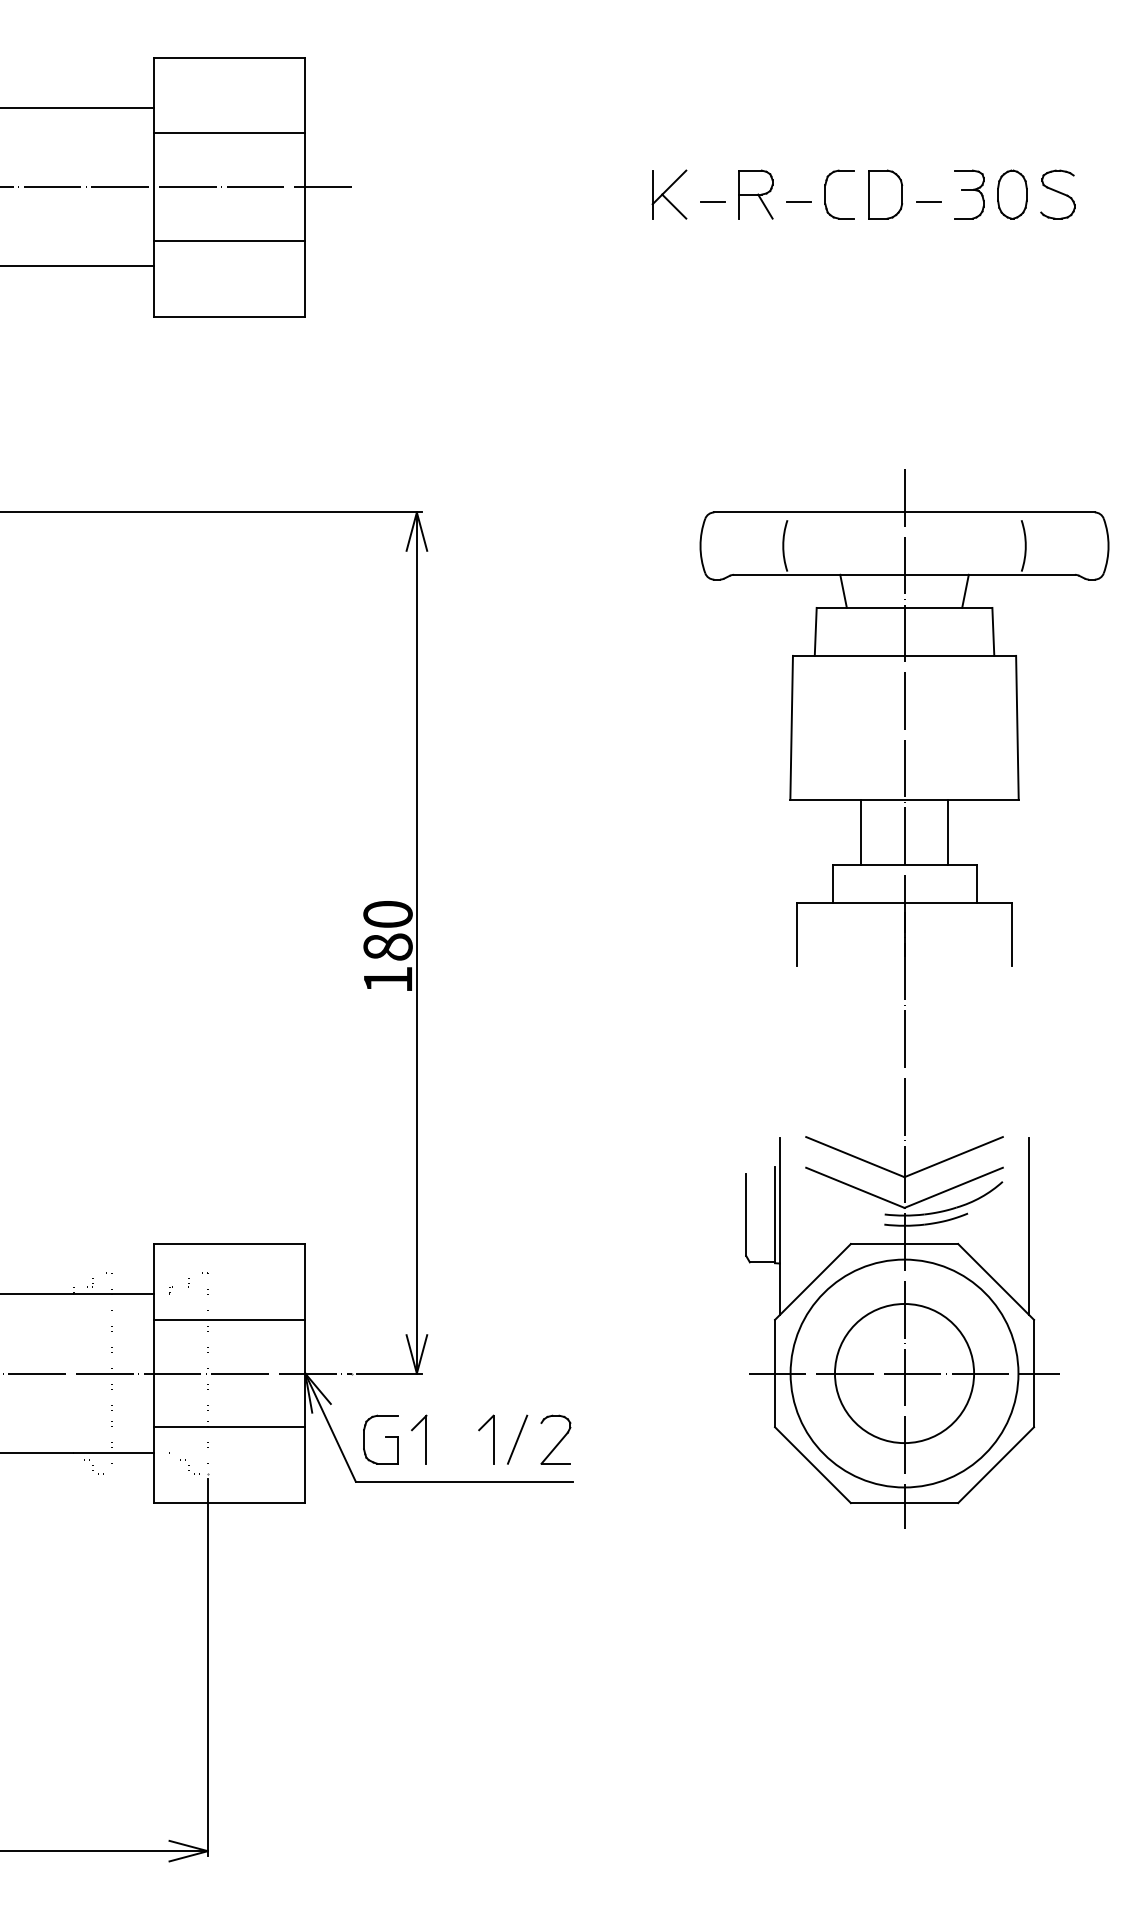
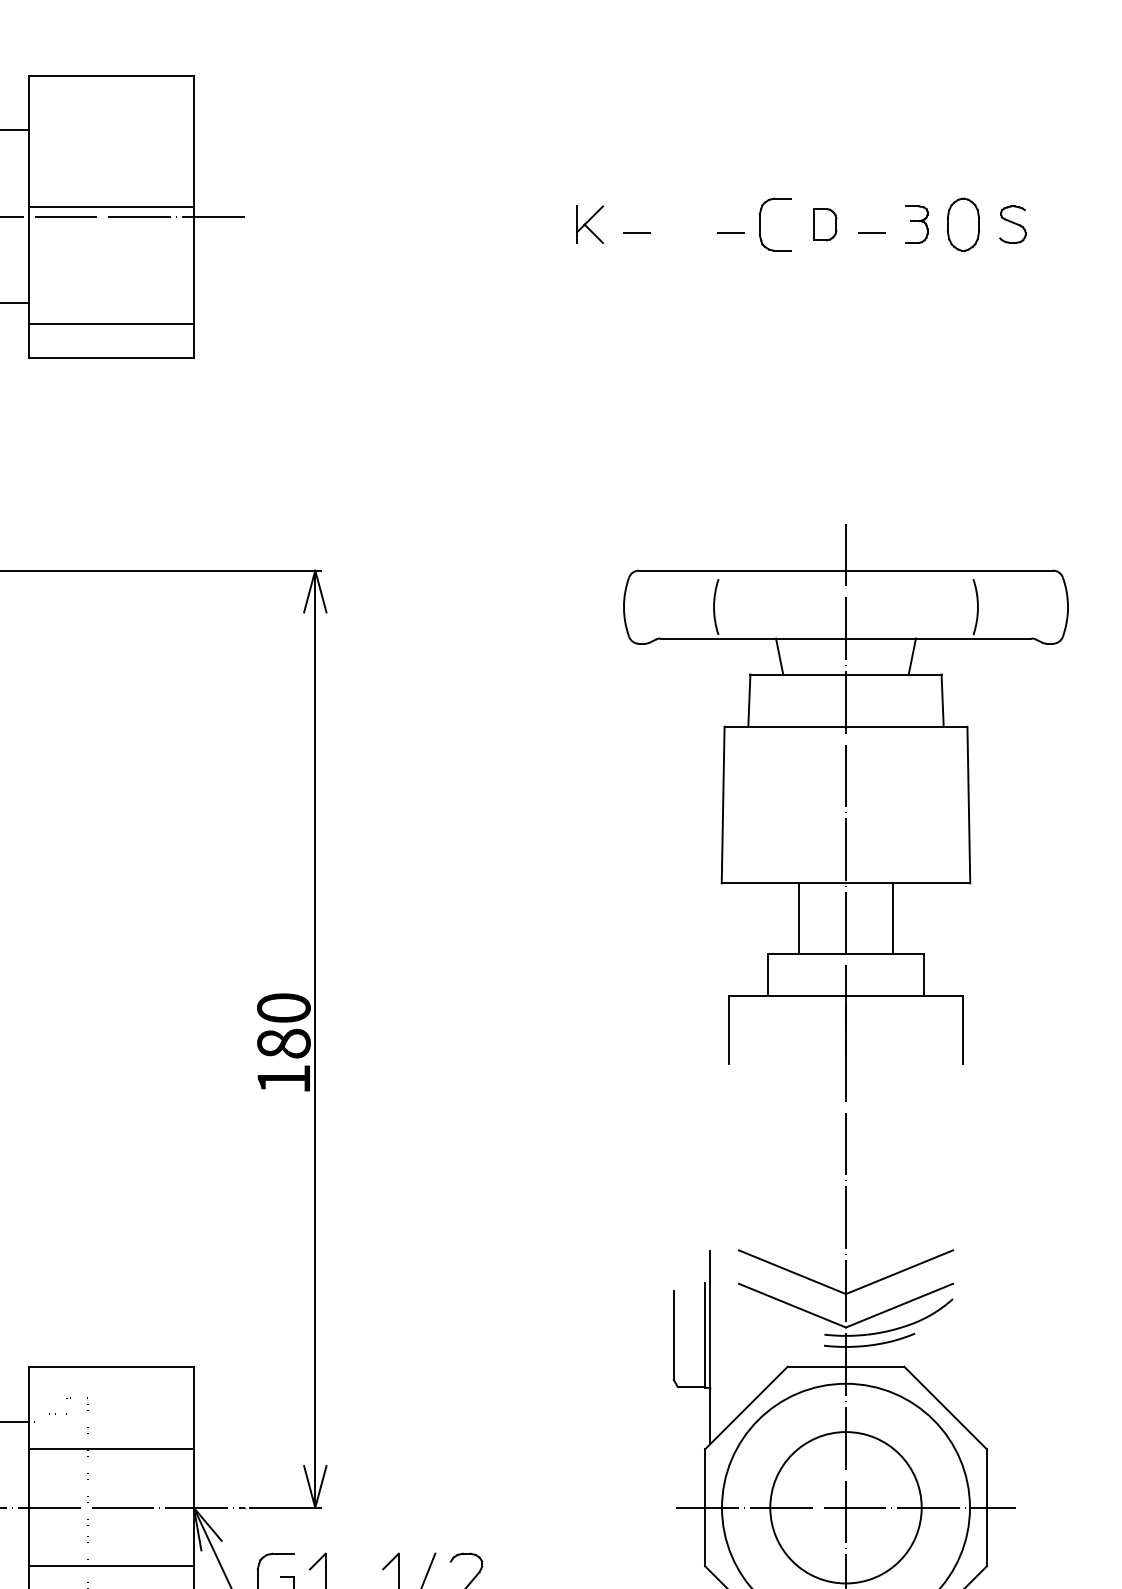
line: (229, 133) -> (111, 207), moved
part: (669, 194) -> (590, 224), size x0.7
part: (755, 194) -> (683, 224), removed
part: (885, 194) -> (825, 224), size x0.6
part: (969, 194) -> (916, 224), size x0.7
part: (1057, 194) -> (1012, 224), size x0.7
line: (229, 240) -> (111, 323), moved
line: (1029, 1226) -> (981, 1347), removed

